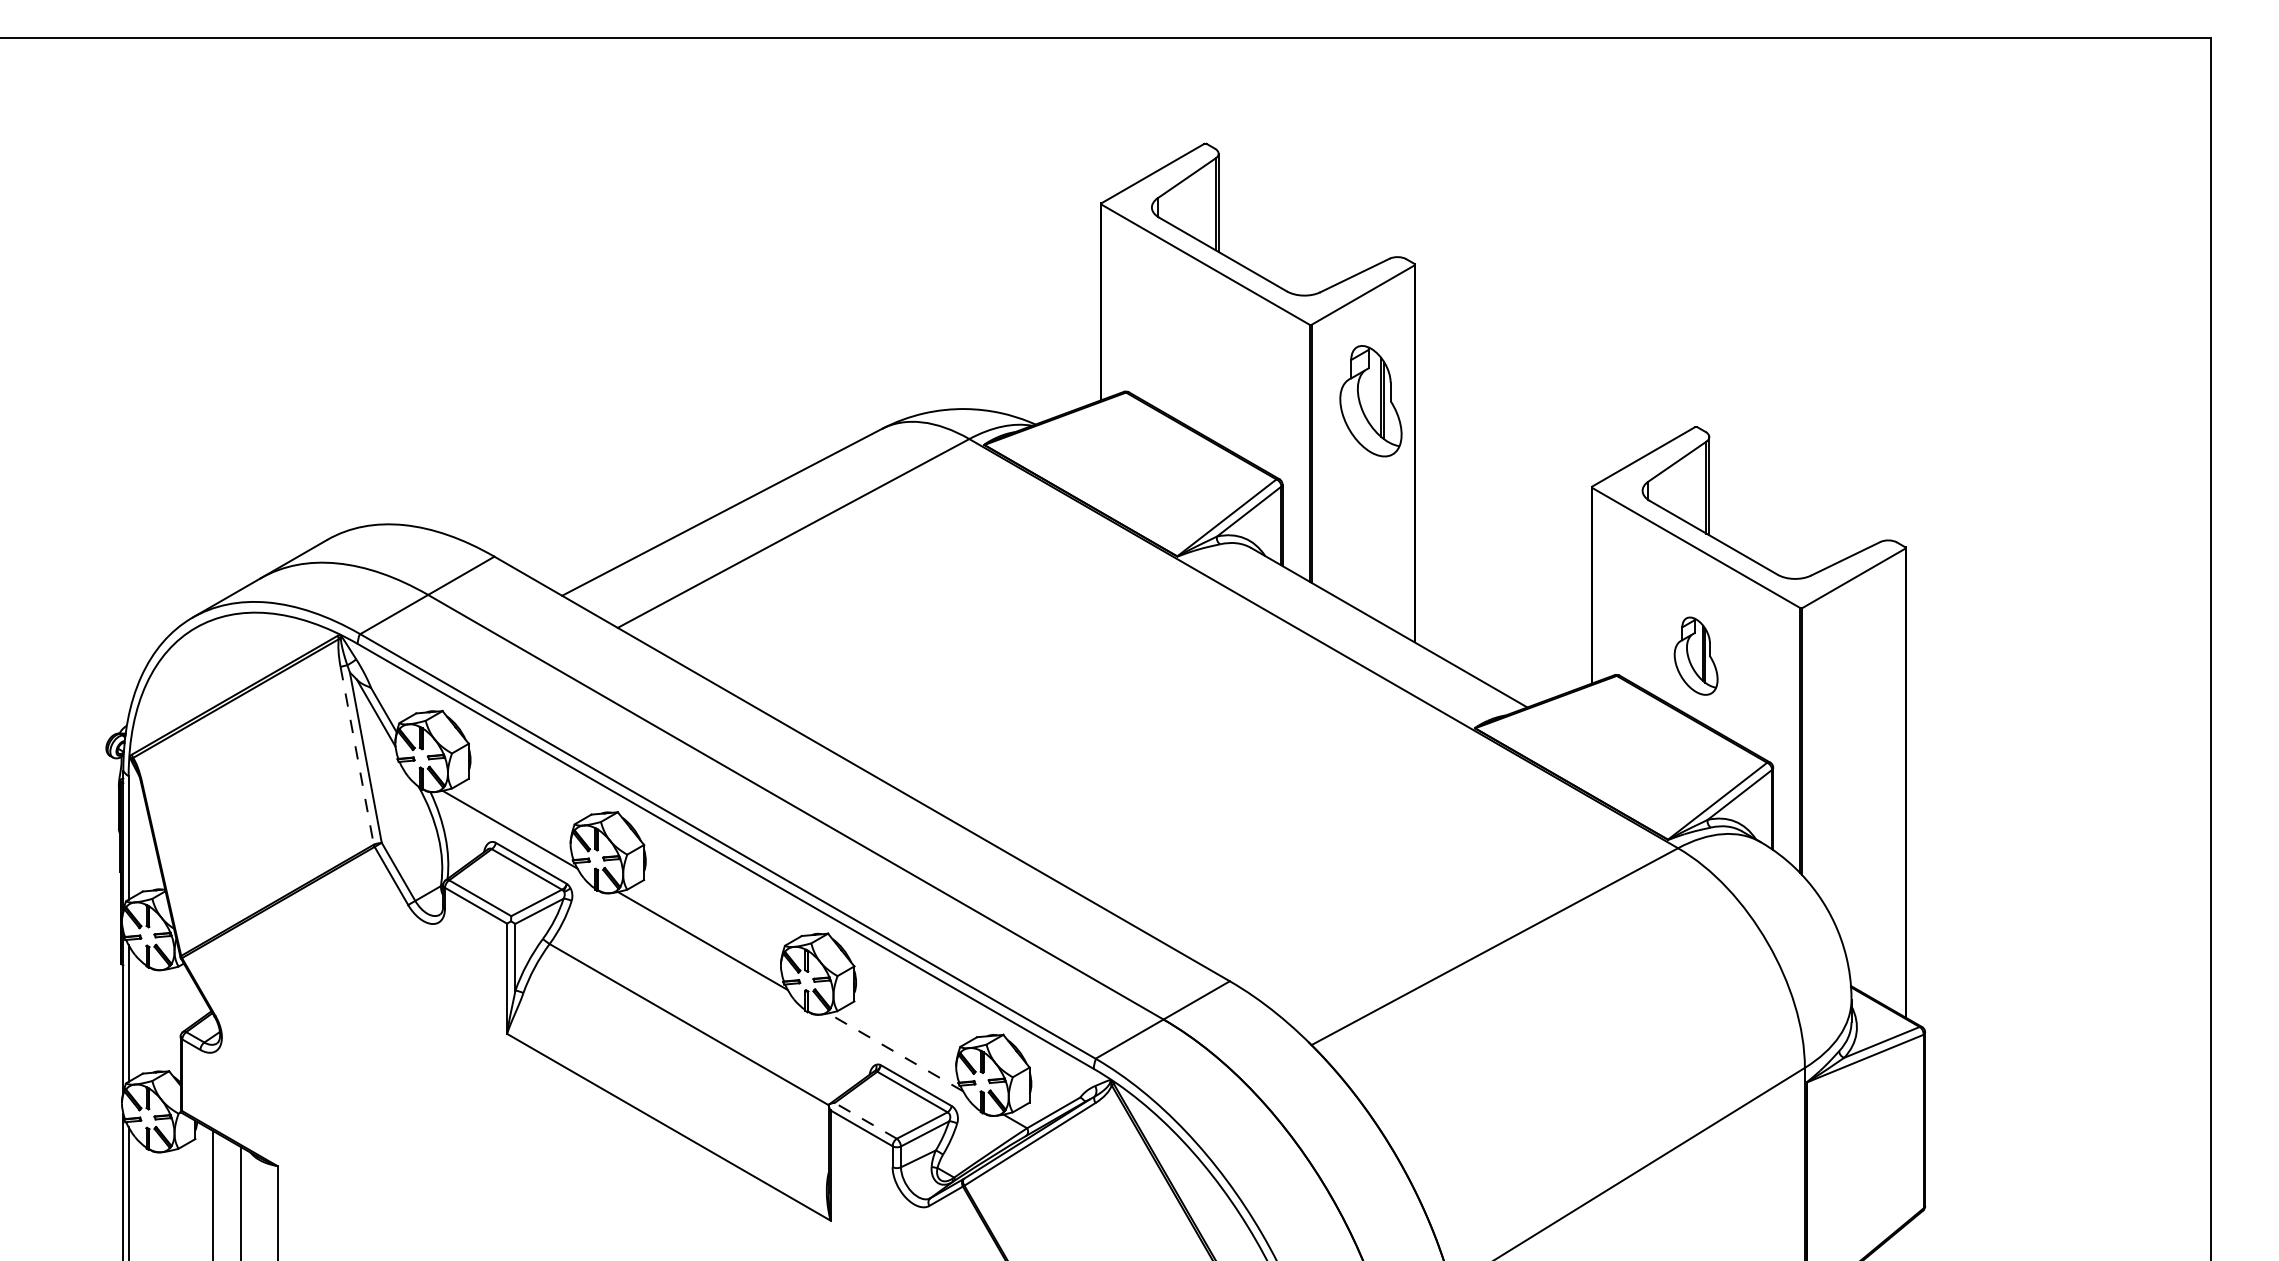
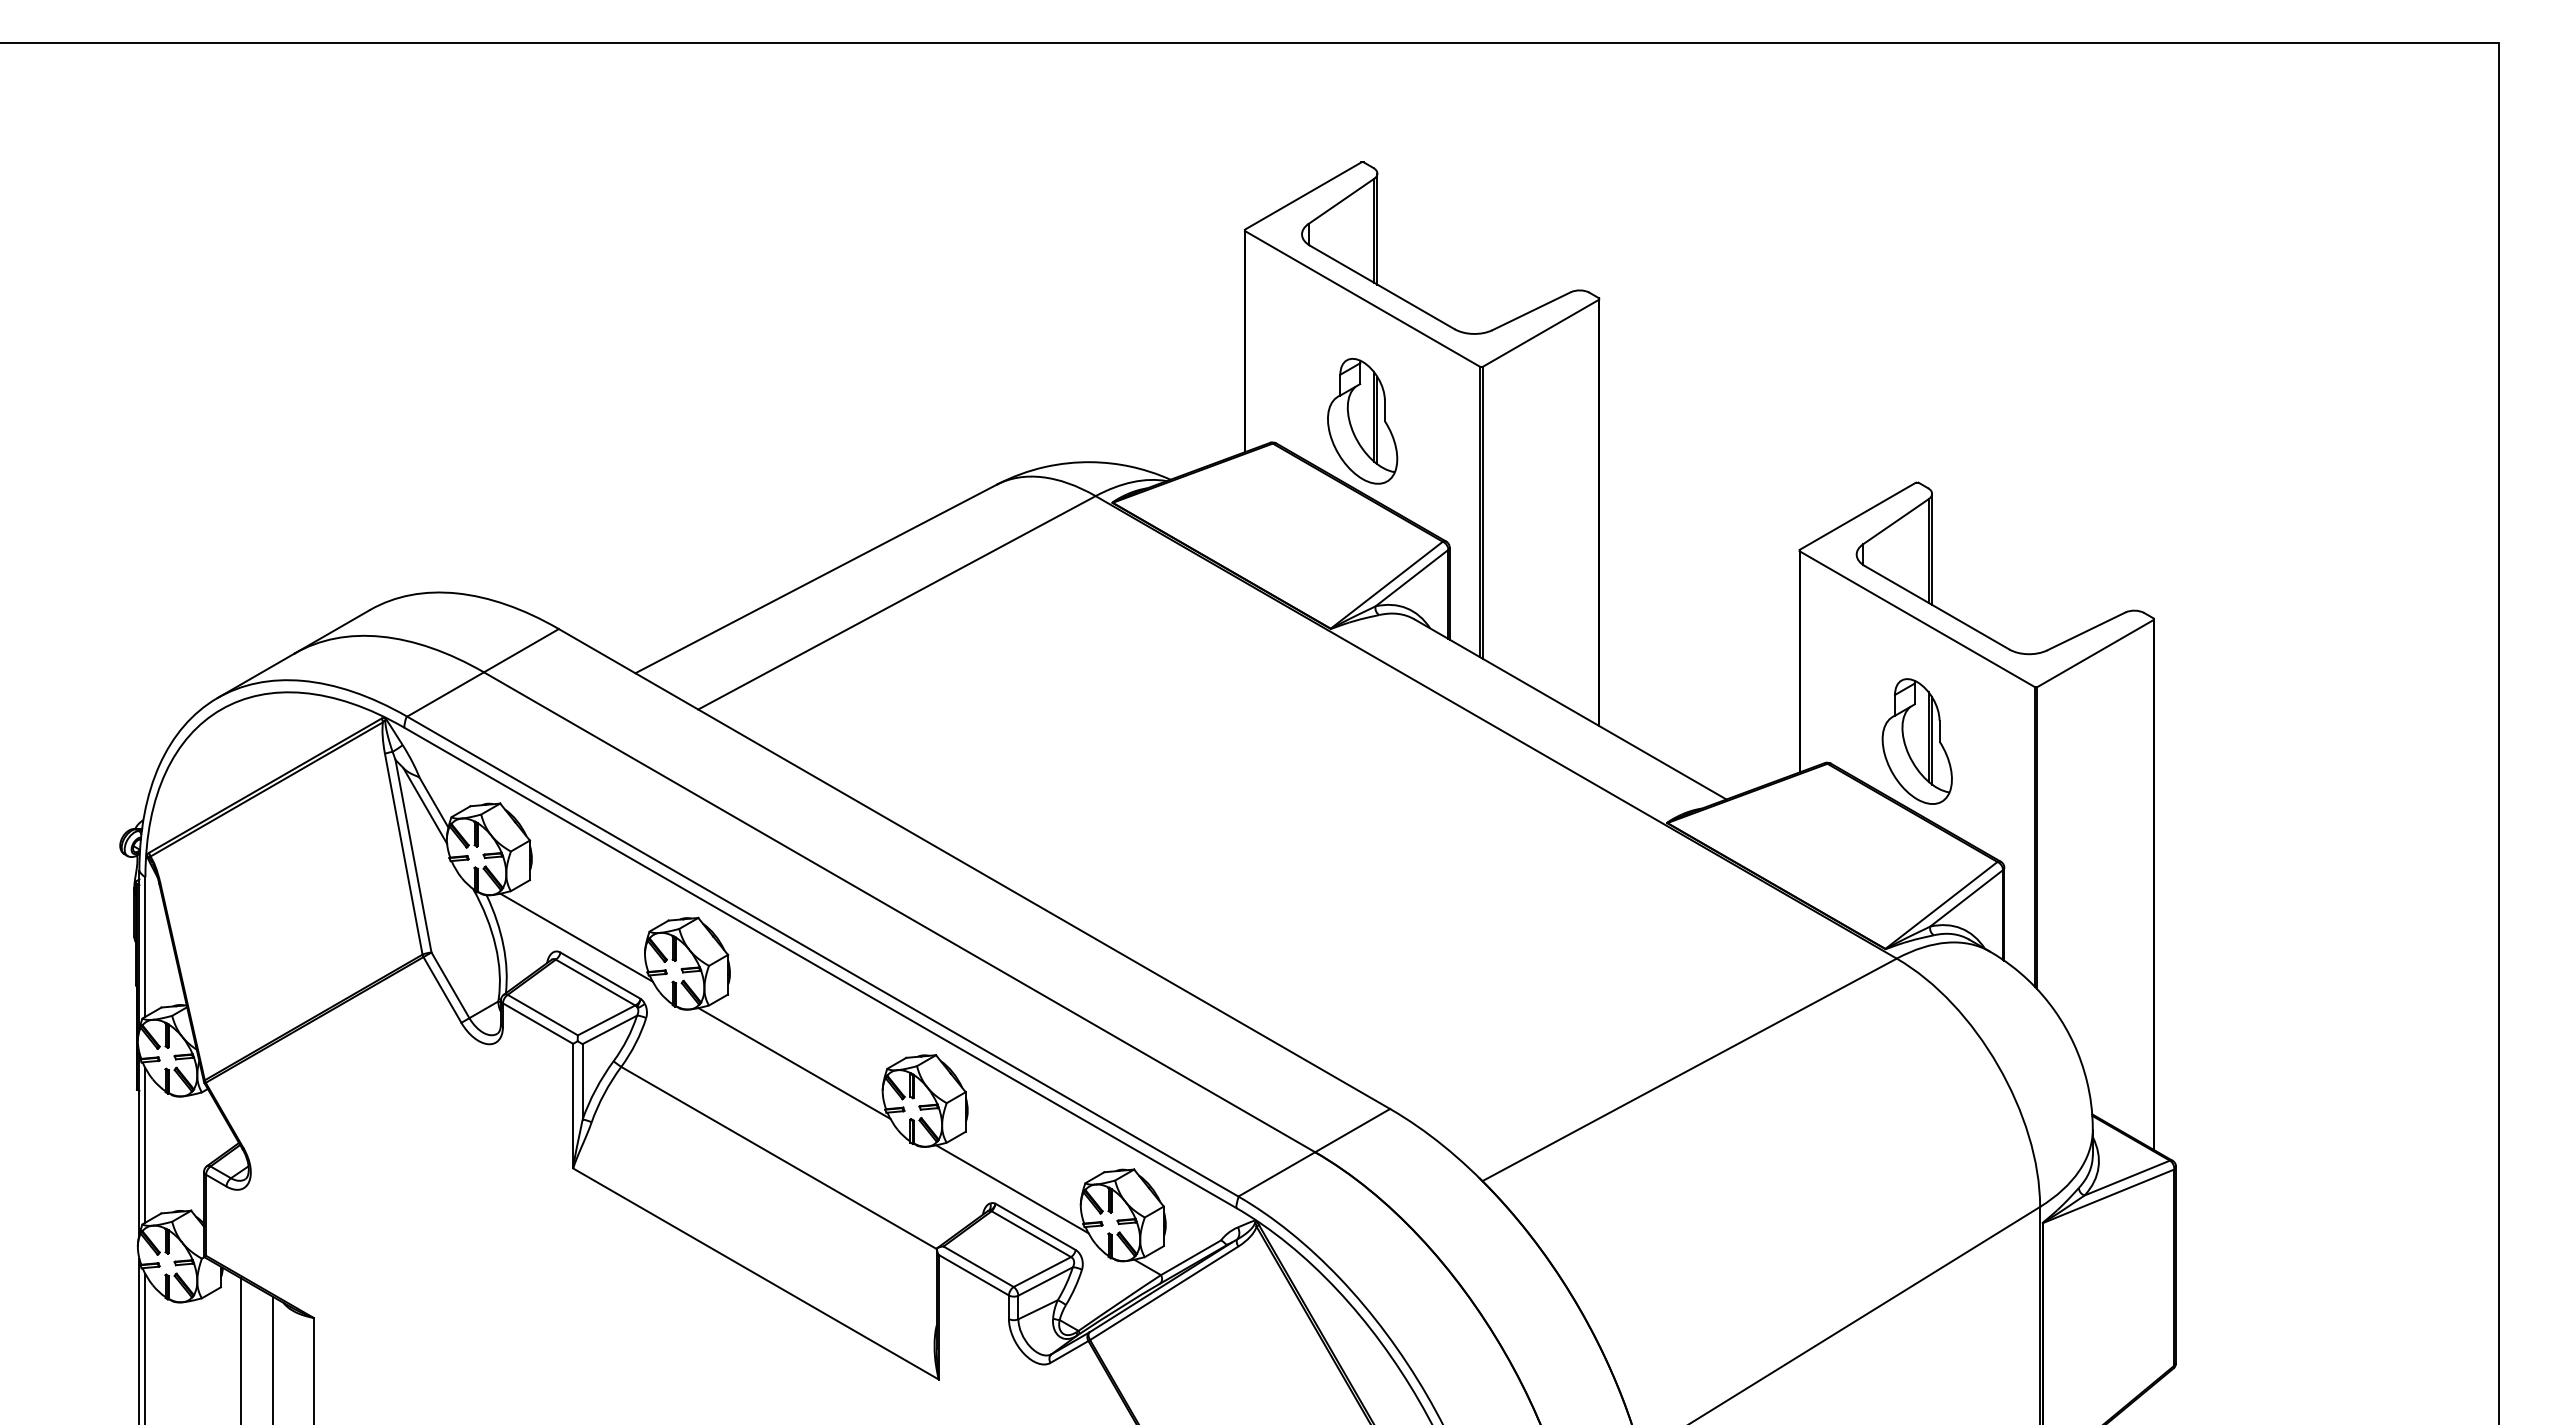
part: (1370, 401) -> (1362, 421), moved
part: (1695, 656) -> (1916, 741), size x1.43
line: (356, 756) -> (403, 854), dashed -> solid
line: (895, 1052) -> (1012, 1189), dashed -> solid
line: (865, 1120) -> (978, 1266), dashed -> solid

